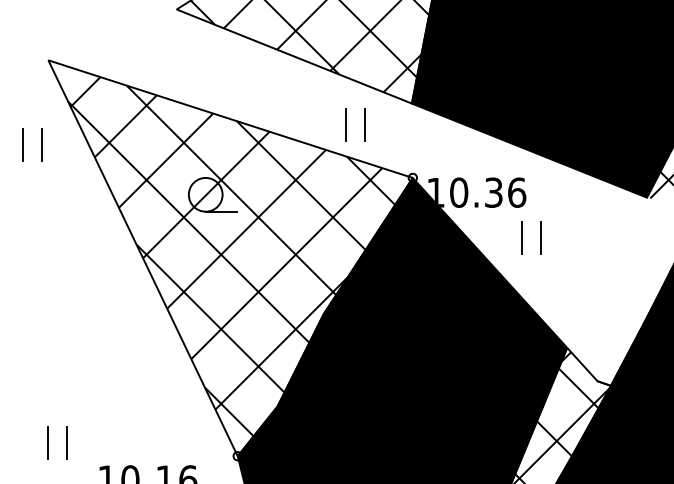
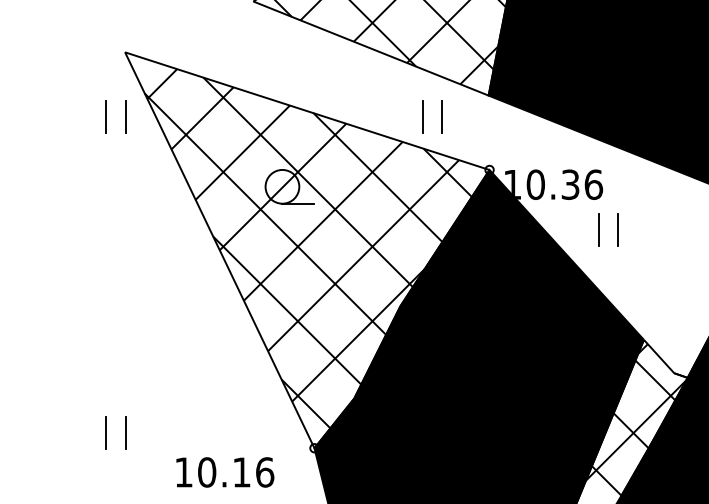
part: (22, 144) -> (106, 116), moved
part: (47, 442) -> (106, 432), moved

